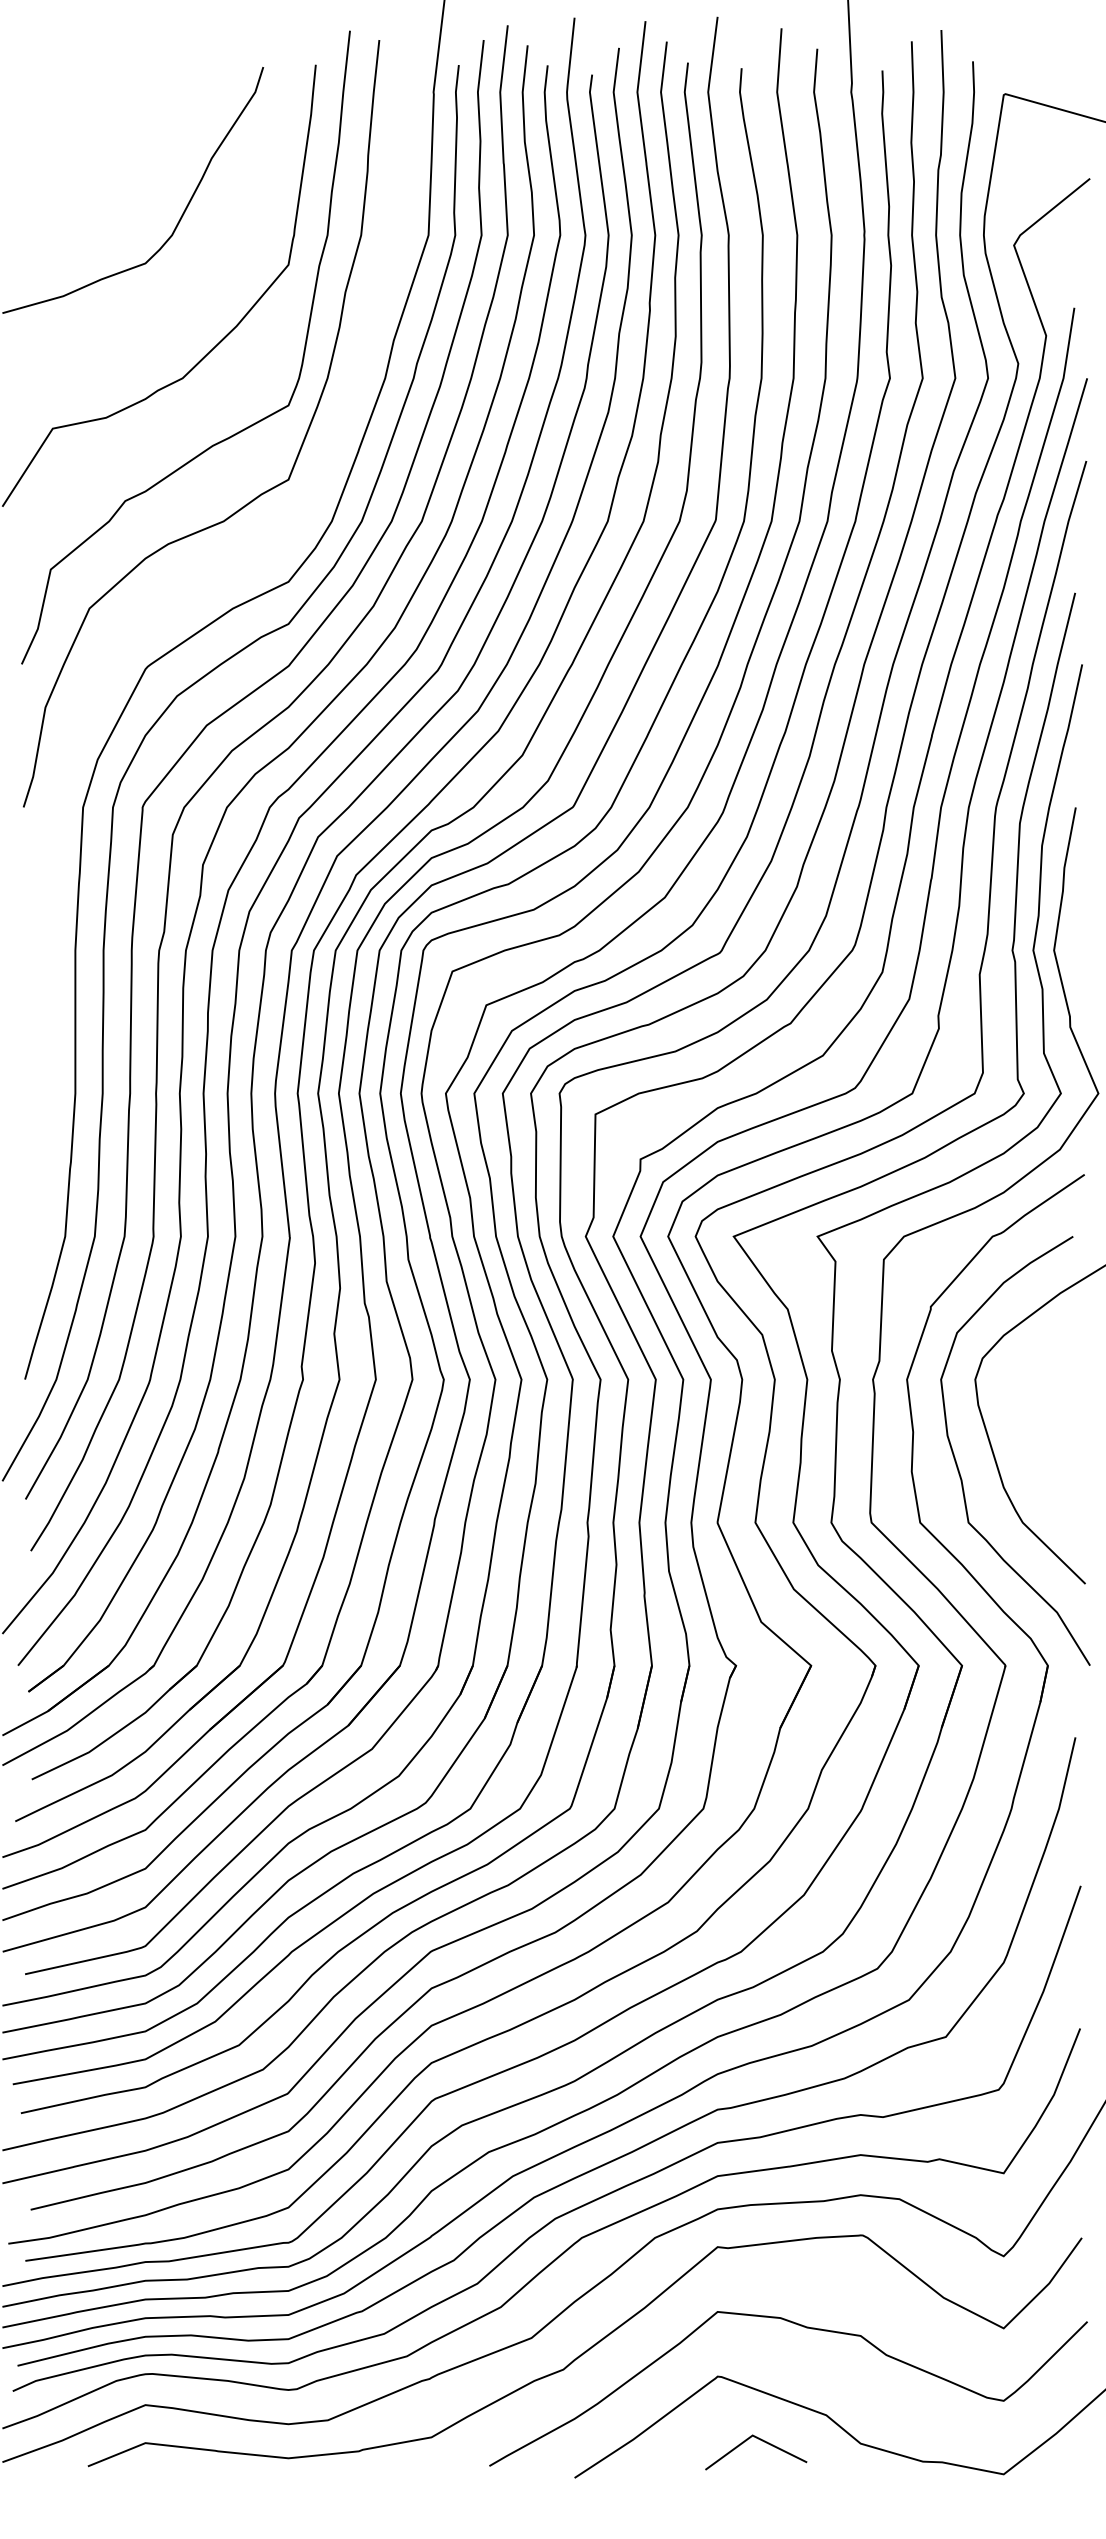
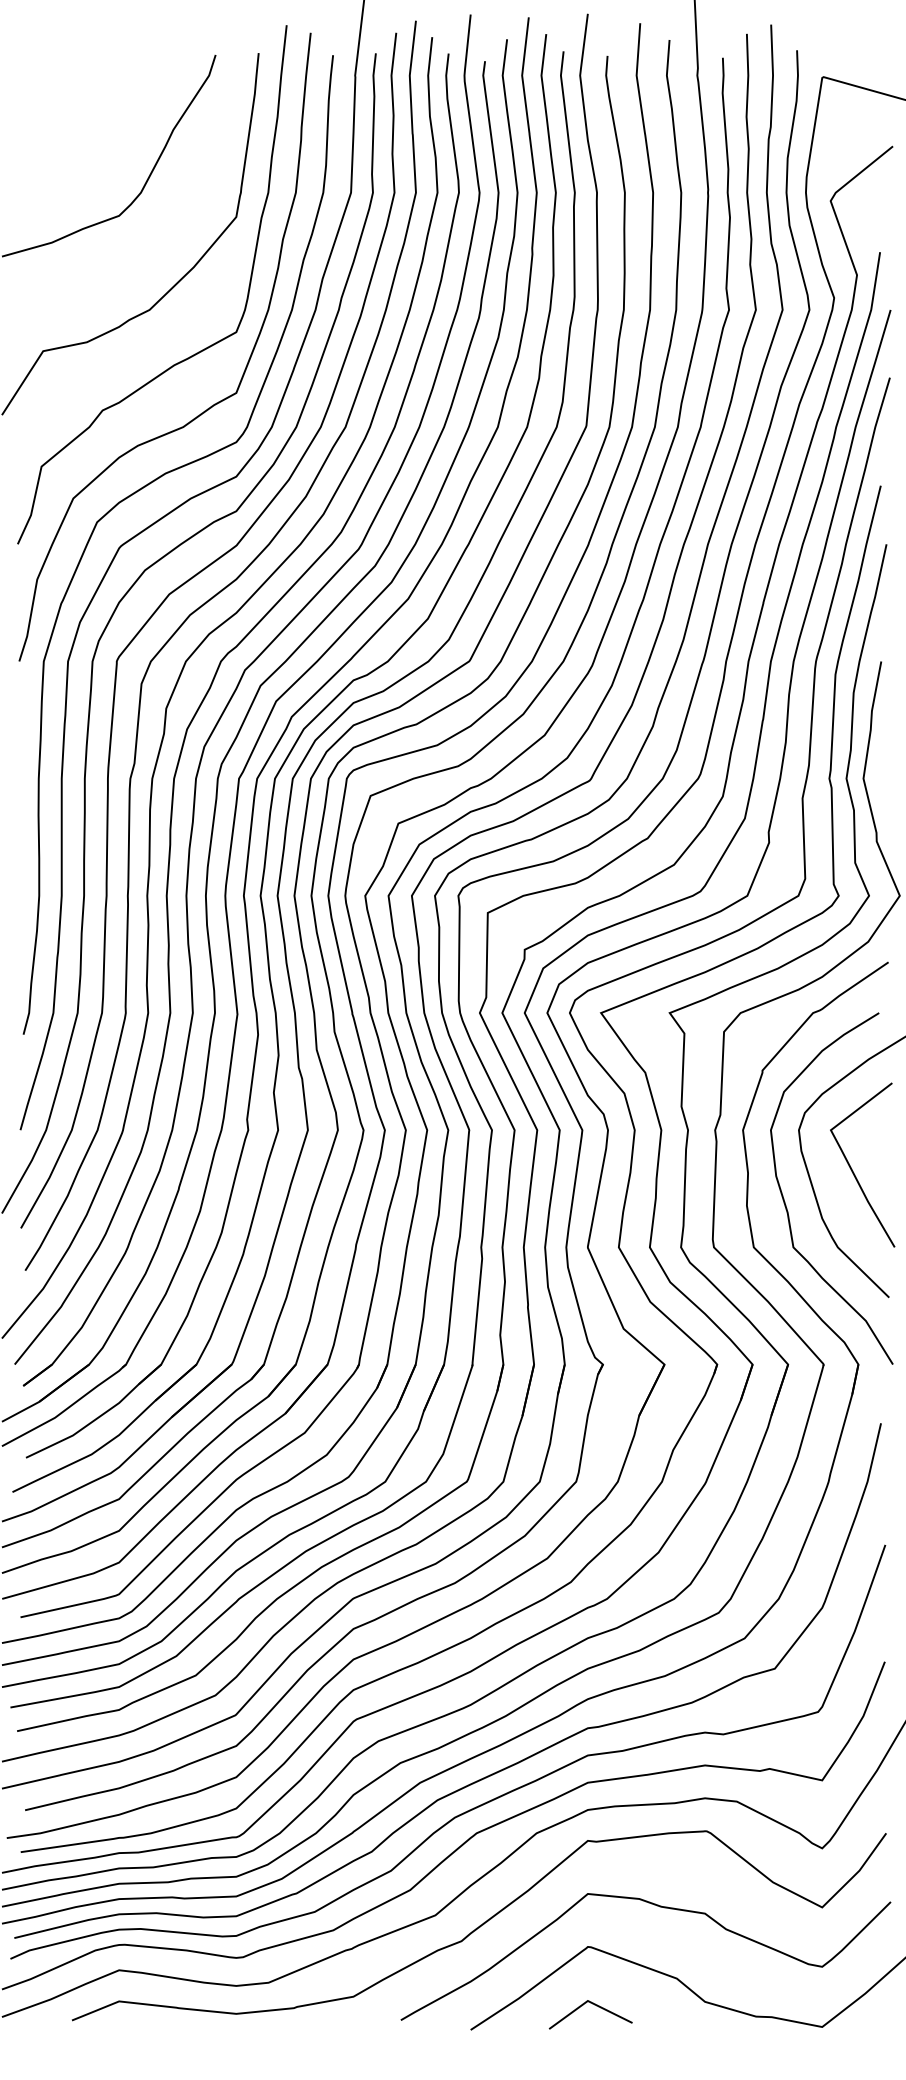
curve: (173, 597) -> (142, 489), added
line: (1040, 1427) -> (852, 1169), added
line: (762, 2441) -> (595, 2005), moved

